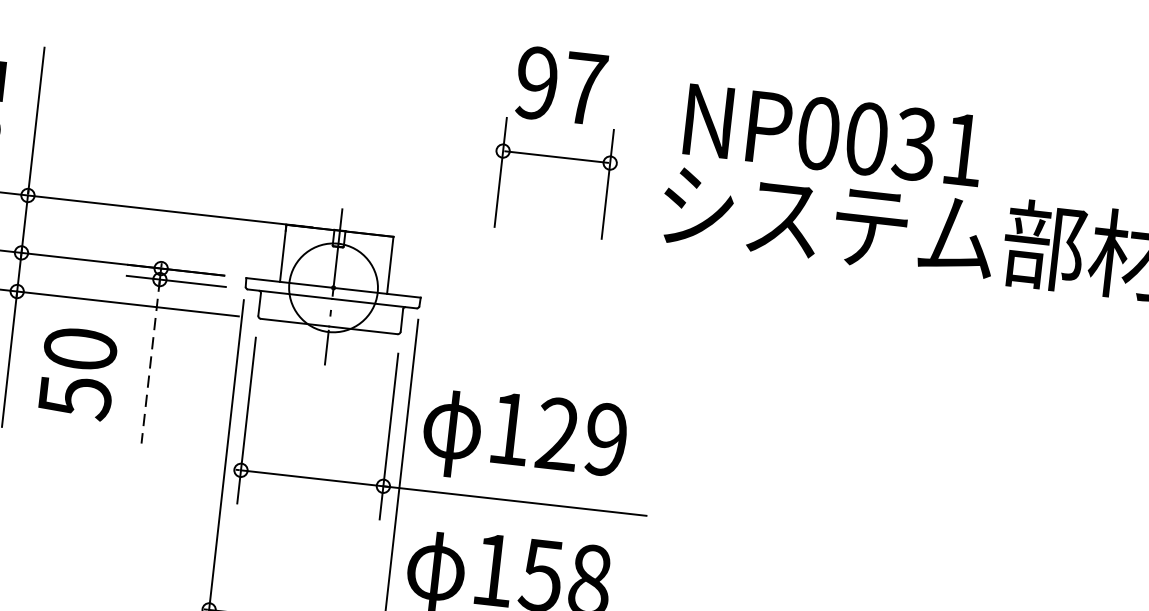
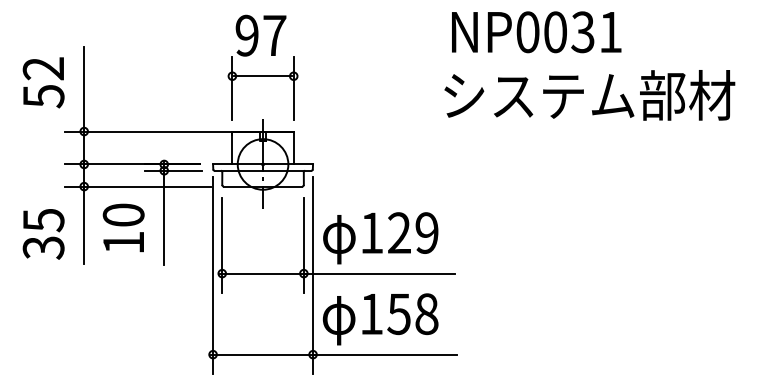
text: (833, 135) -> (536, 32), moved
part: (555, 155) -> (262, 75), moved
line: (151, 361) -> (164, 217), dashed -> solid
text: (74, 396) -> (123, 242), 50 -> 10

